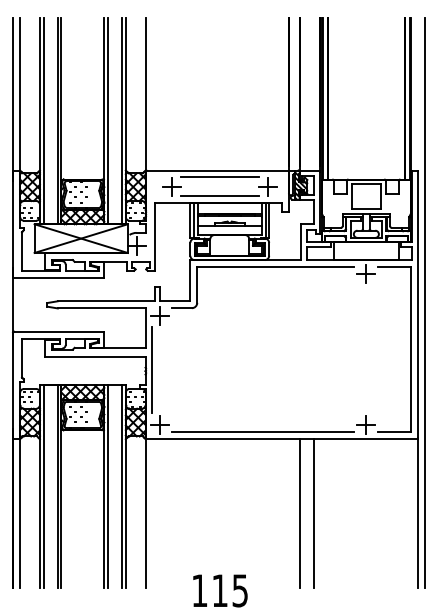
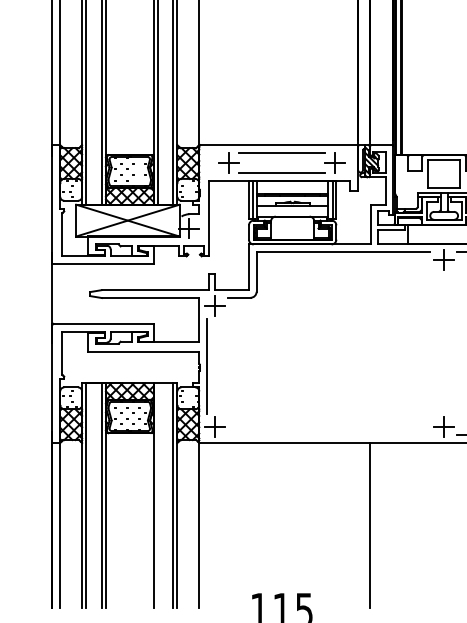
line: (262, 432) -> (328, 435), removed
line: (107, 486) -> (157, 495), removed
line: (313, 513) -> (385, 525), removed

